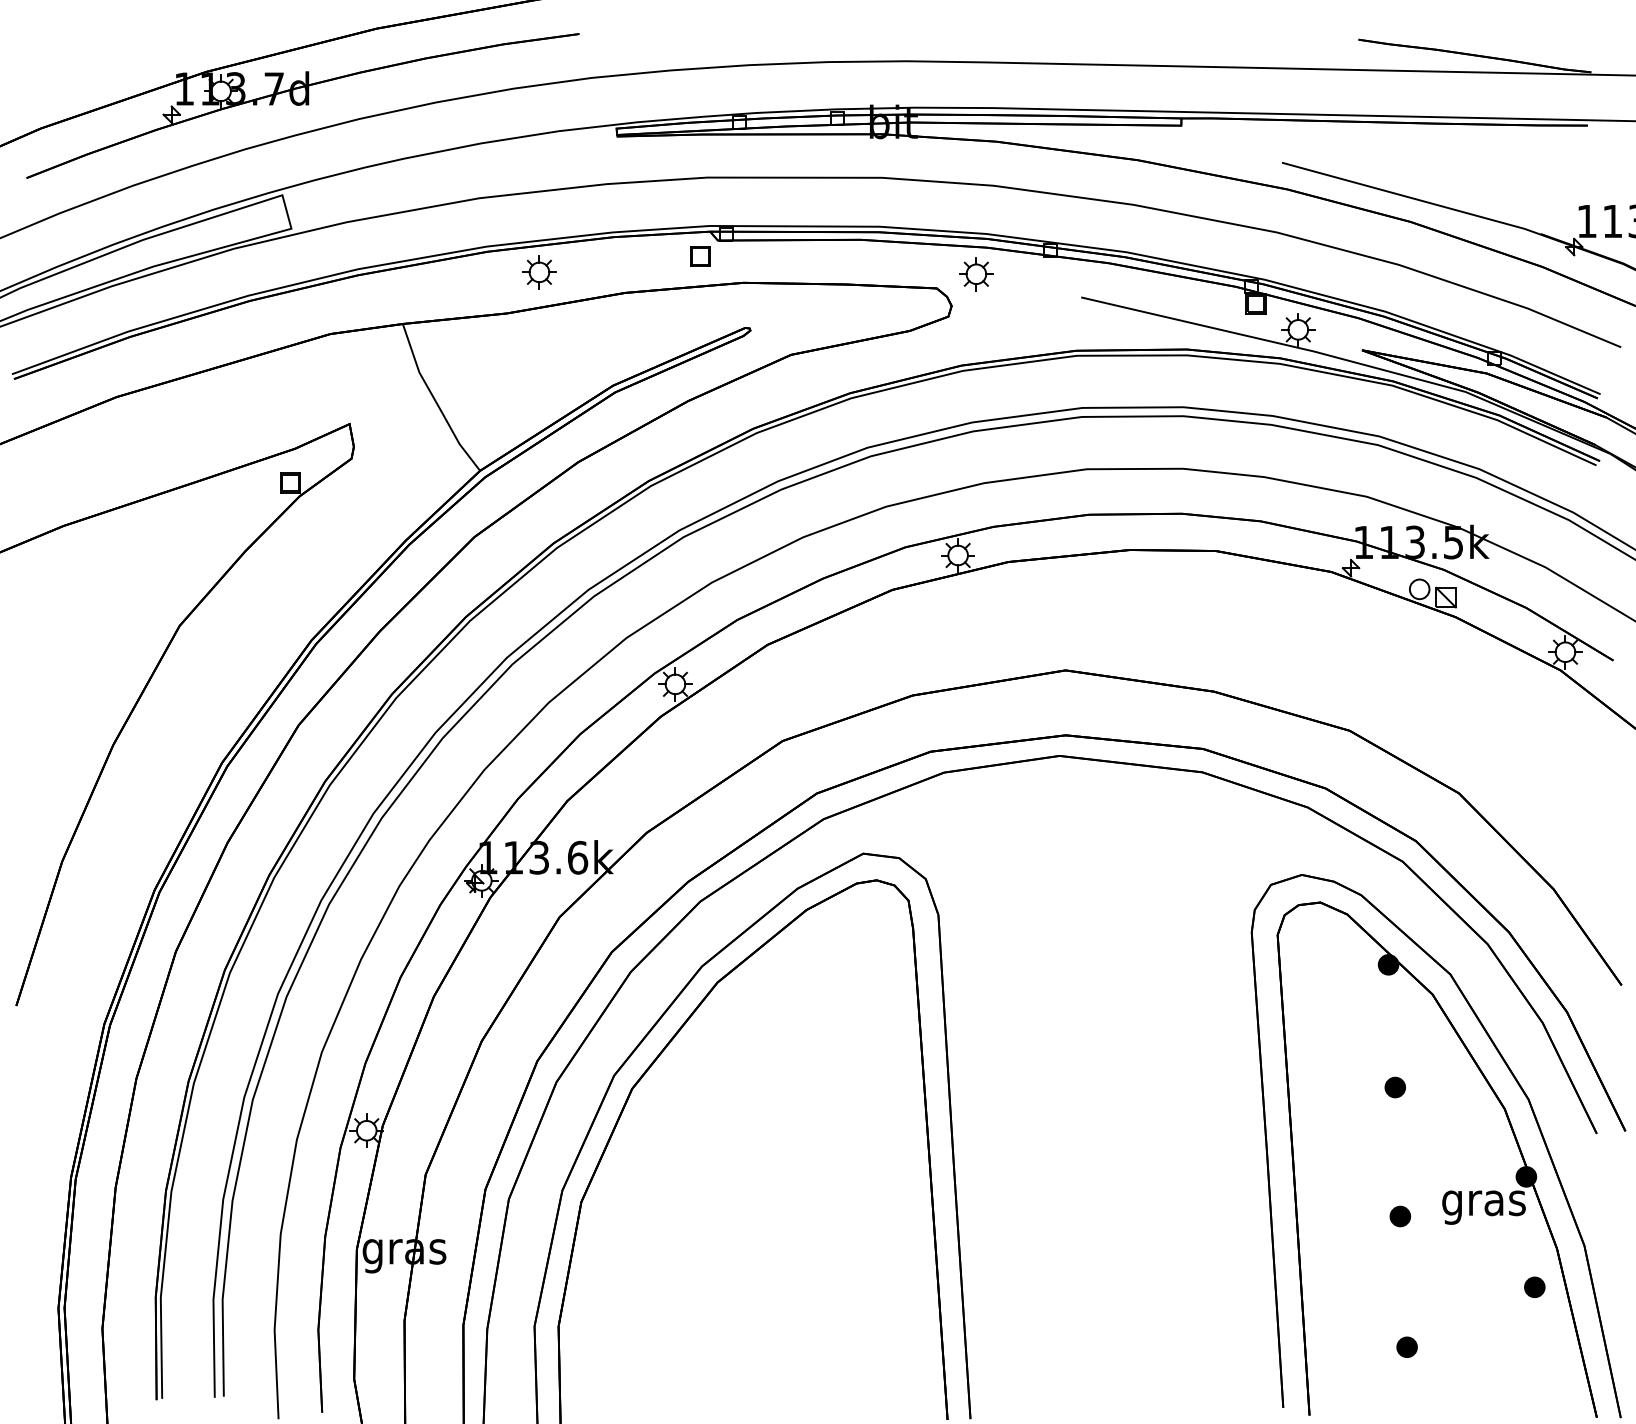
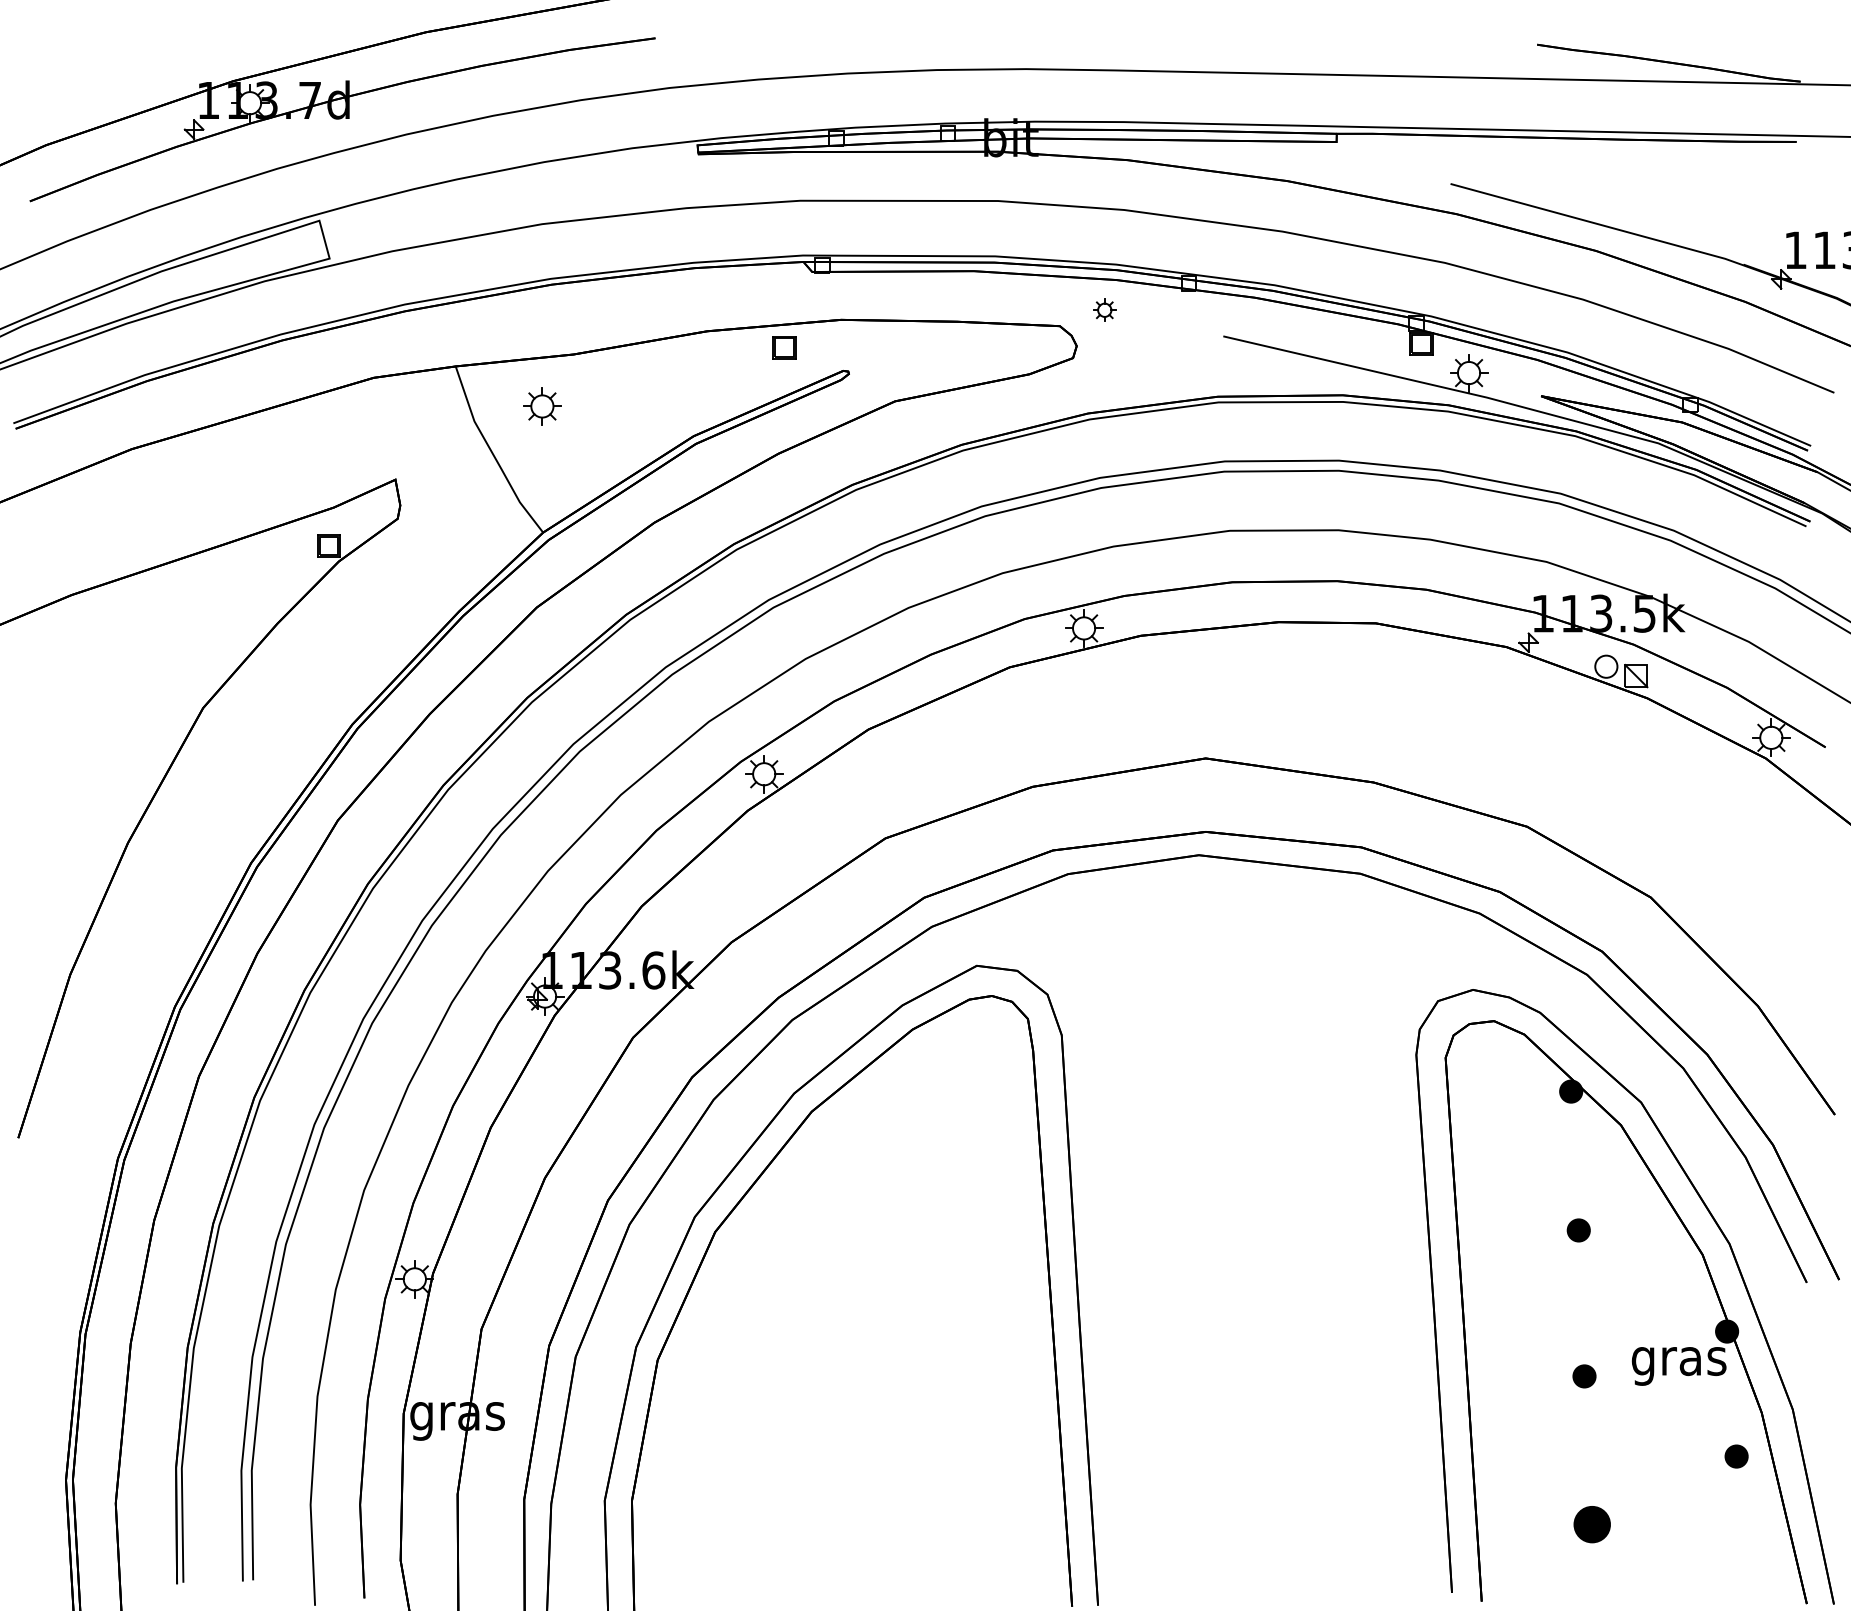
part: (700, 256) -> (784, 347), moved
part: (539, 272) -> (542, 406), moved
part: (976, 274) -> (1104, 310), size x0.6
part: (1406, 1346) -> (1591, 1523), size x1.6

